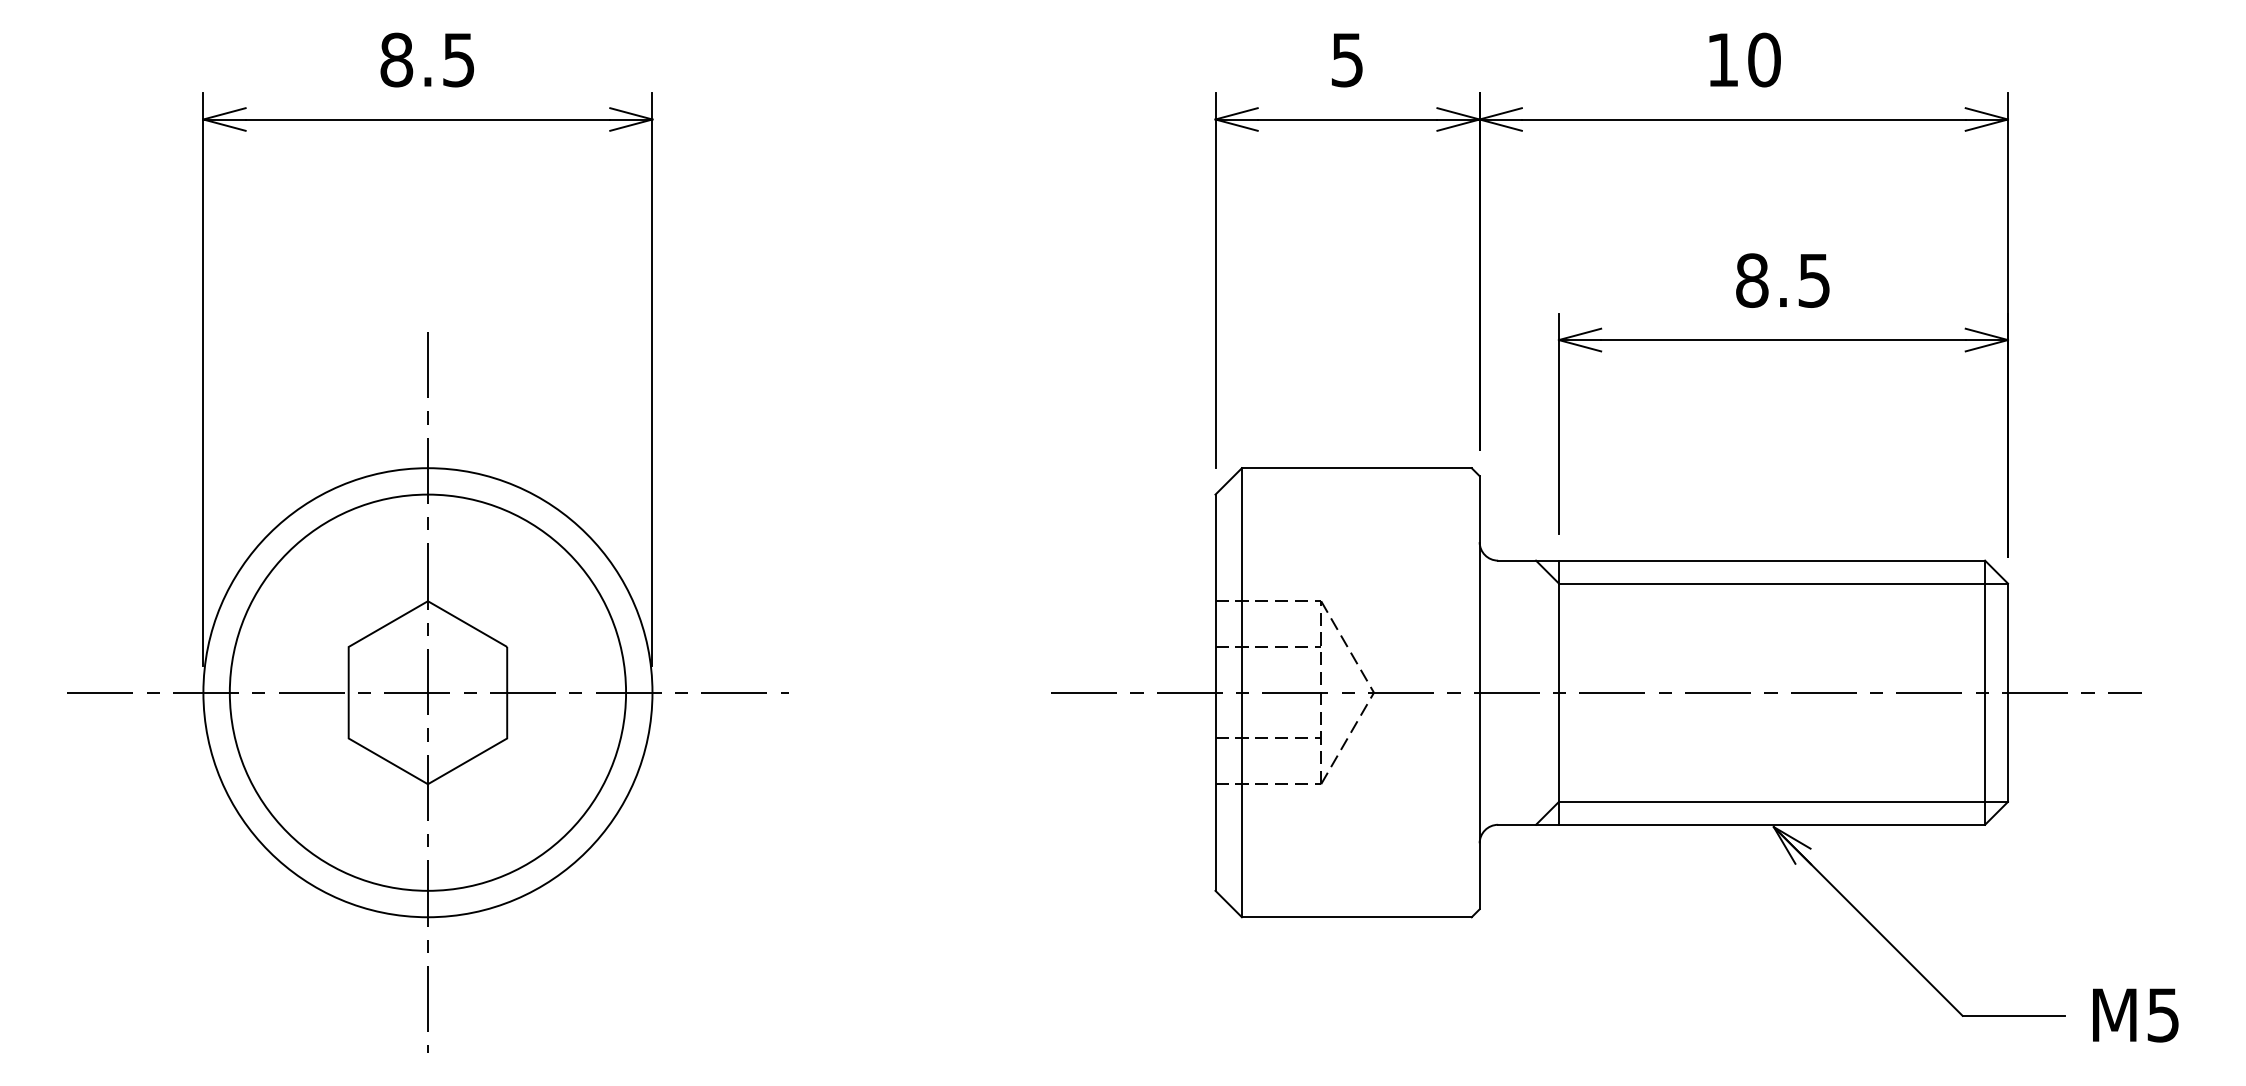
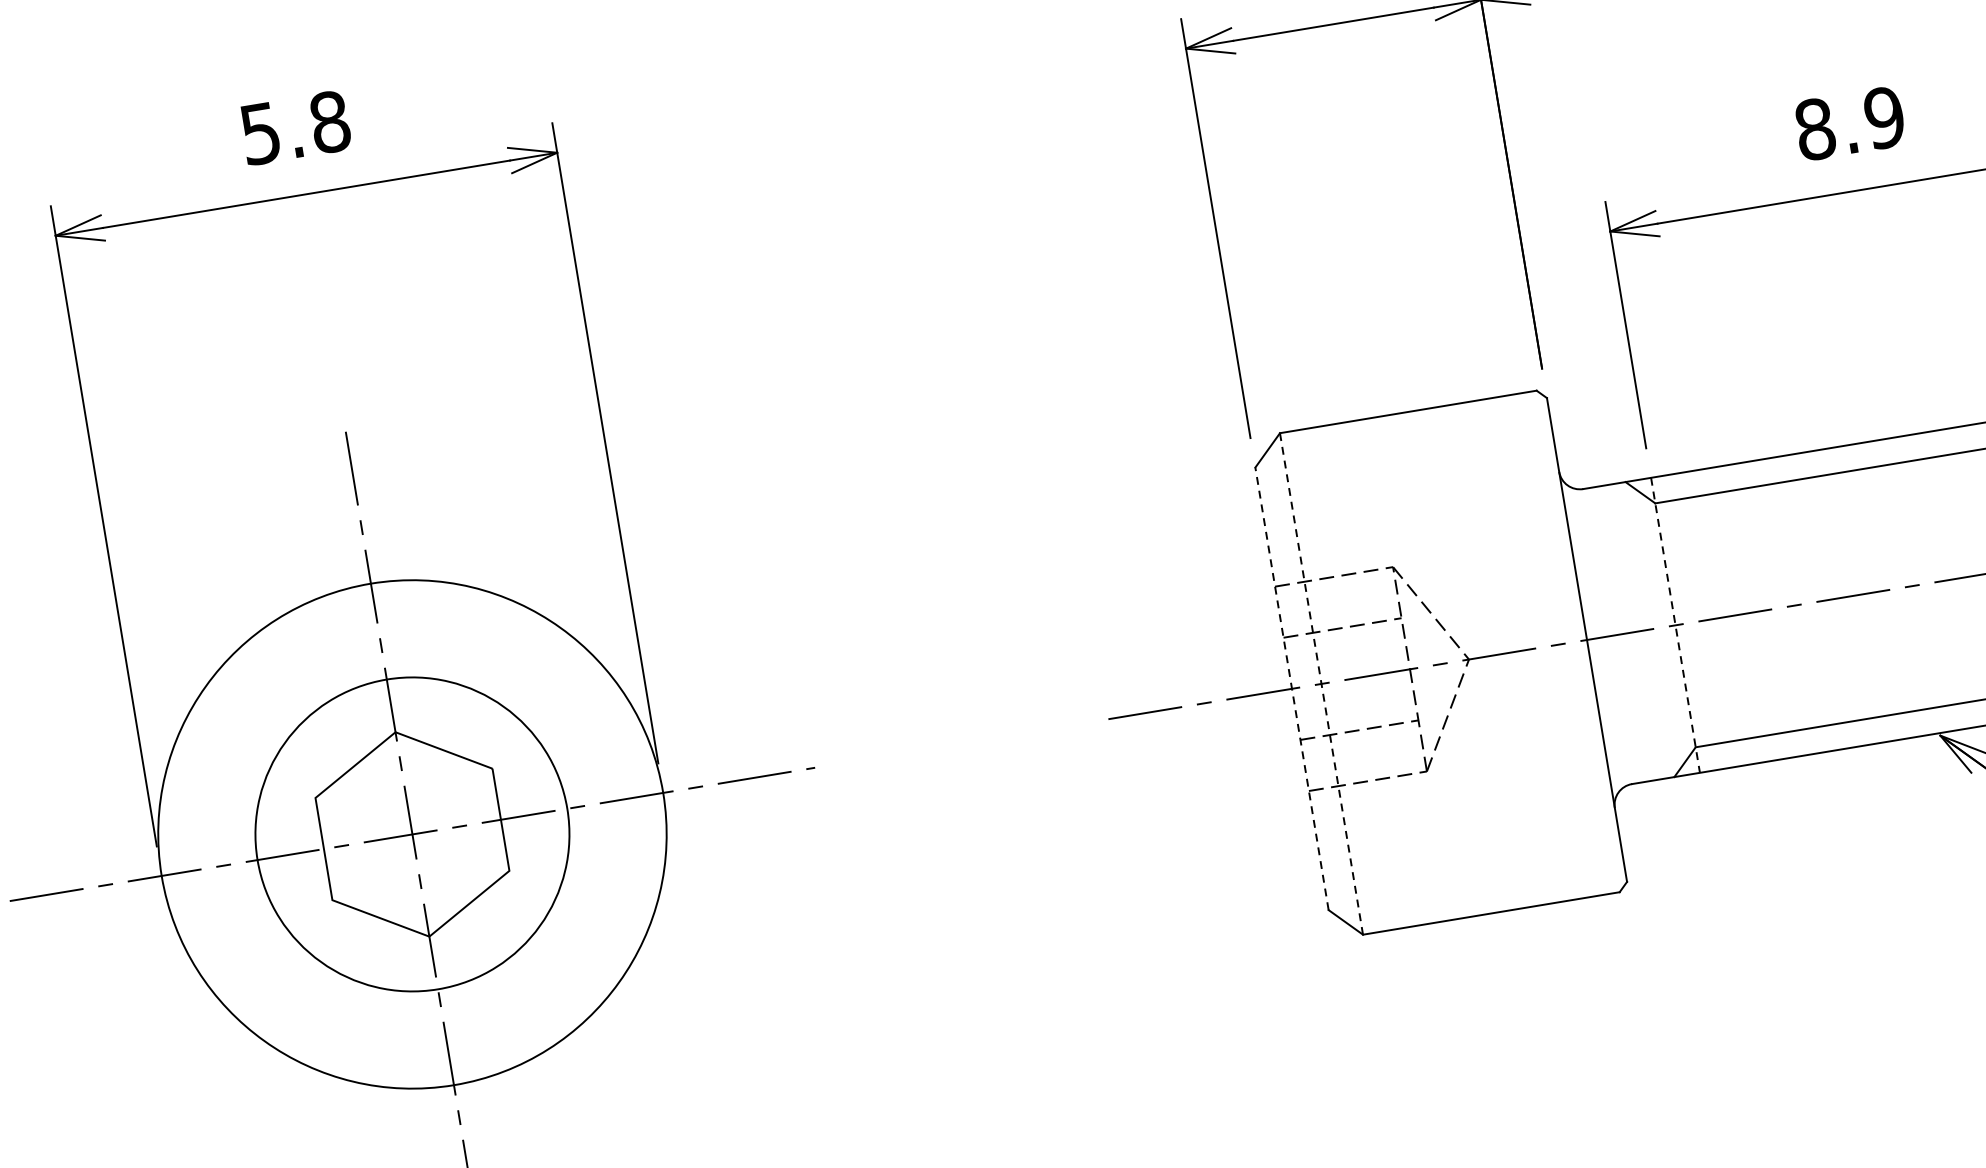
text: (427, 59) -> (294, 127), 8.5 -> 5.8
text: (1814, 280) -> (1884, 117), 8.5 -> 8.9
circle: (427, 692) -> (411, 834), size x0.7
line: (1215, 692) -> (1291, 688), solid -> dashed
line: (1241, 692) -> (1320, 683), solid -> dashed
line: (1558, 693) -> (1675, 626), solid -> dashed

